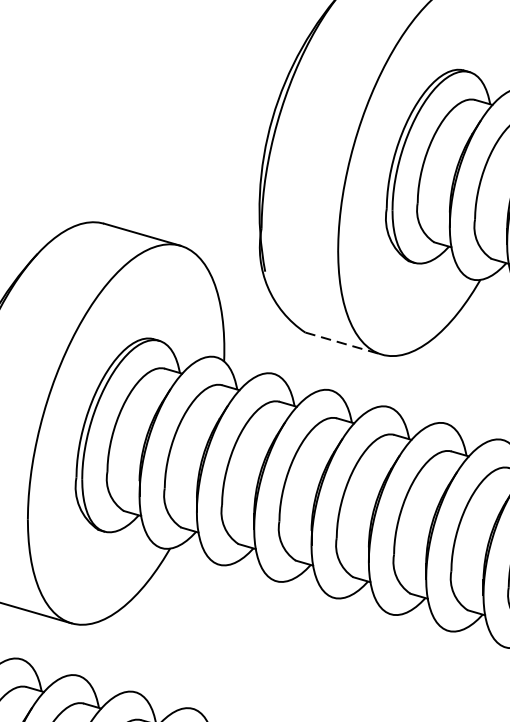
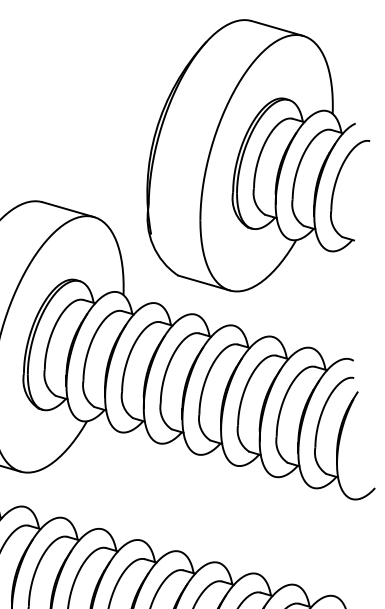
line: (344, 344) -> (204, 283), dashed -> solid

